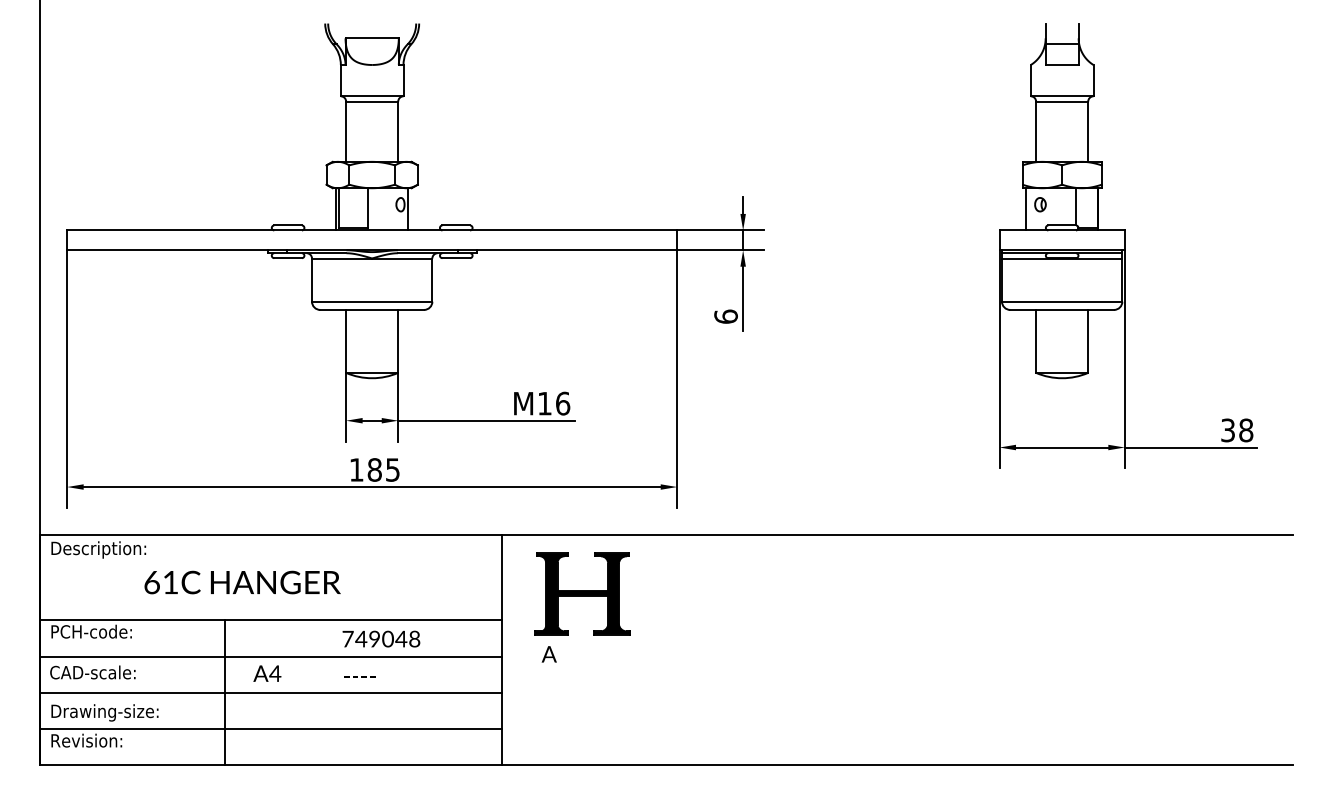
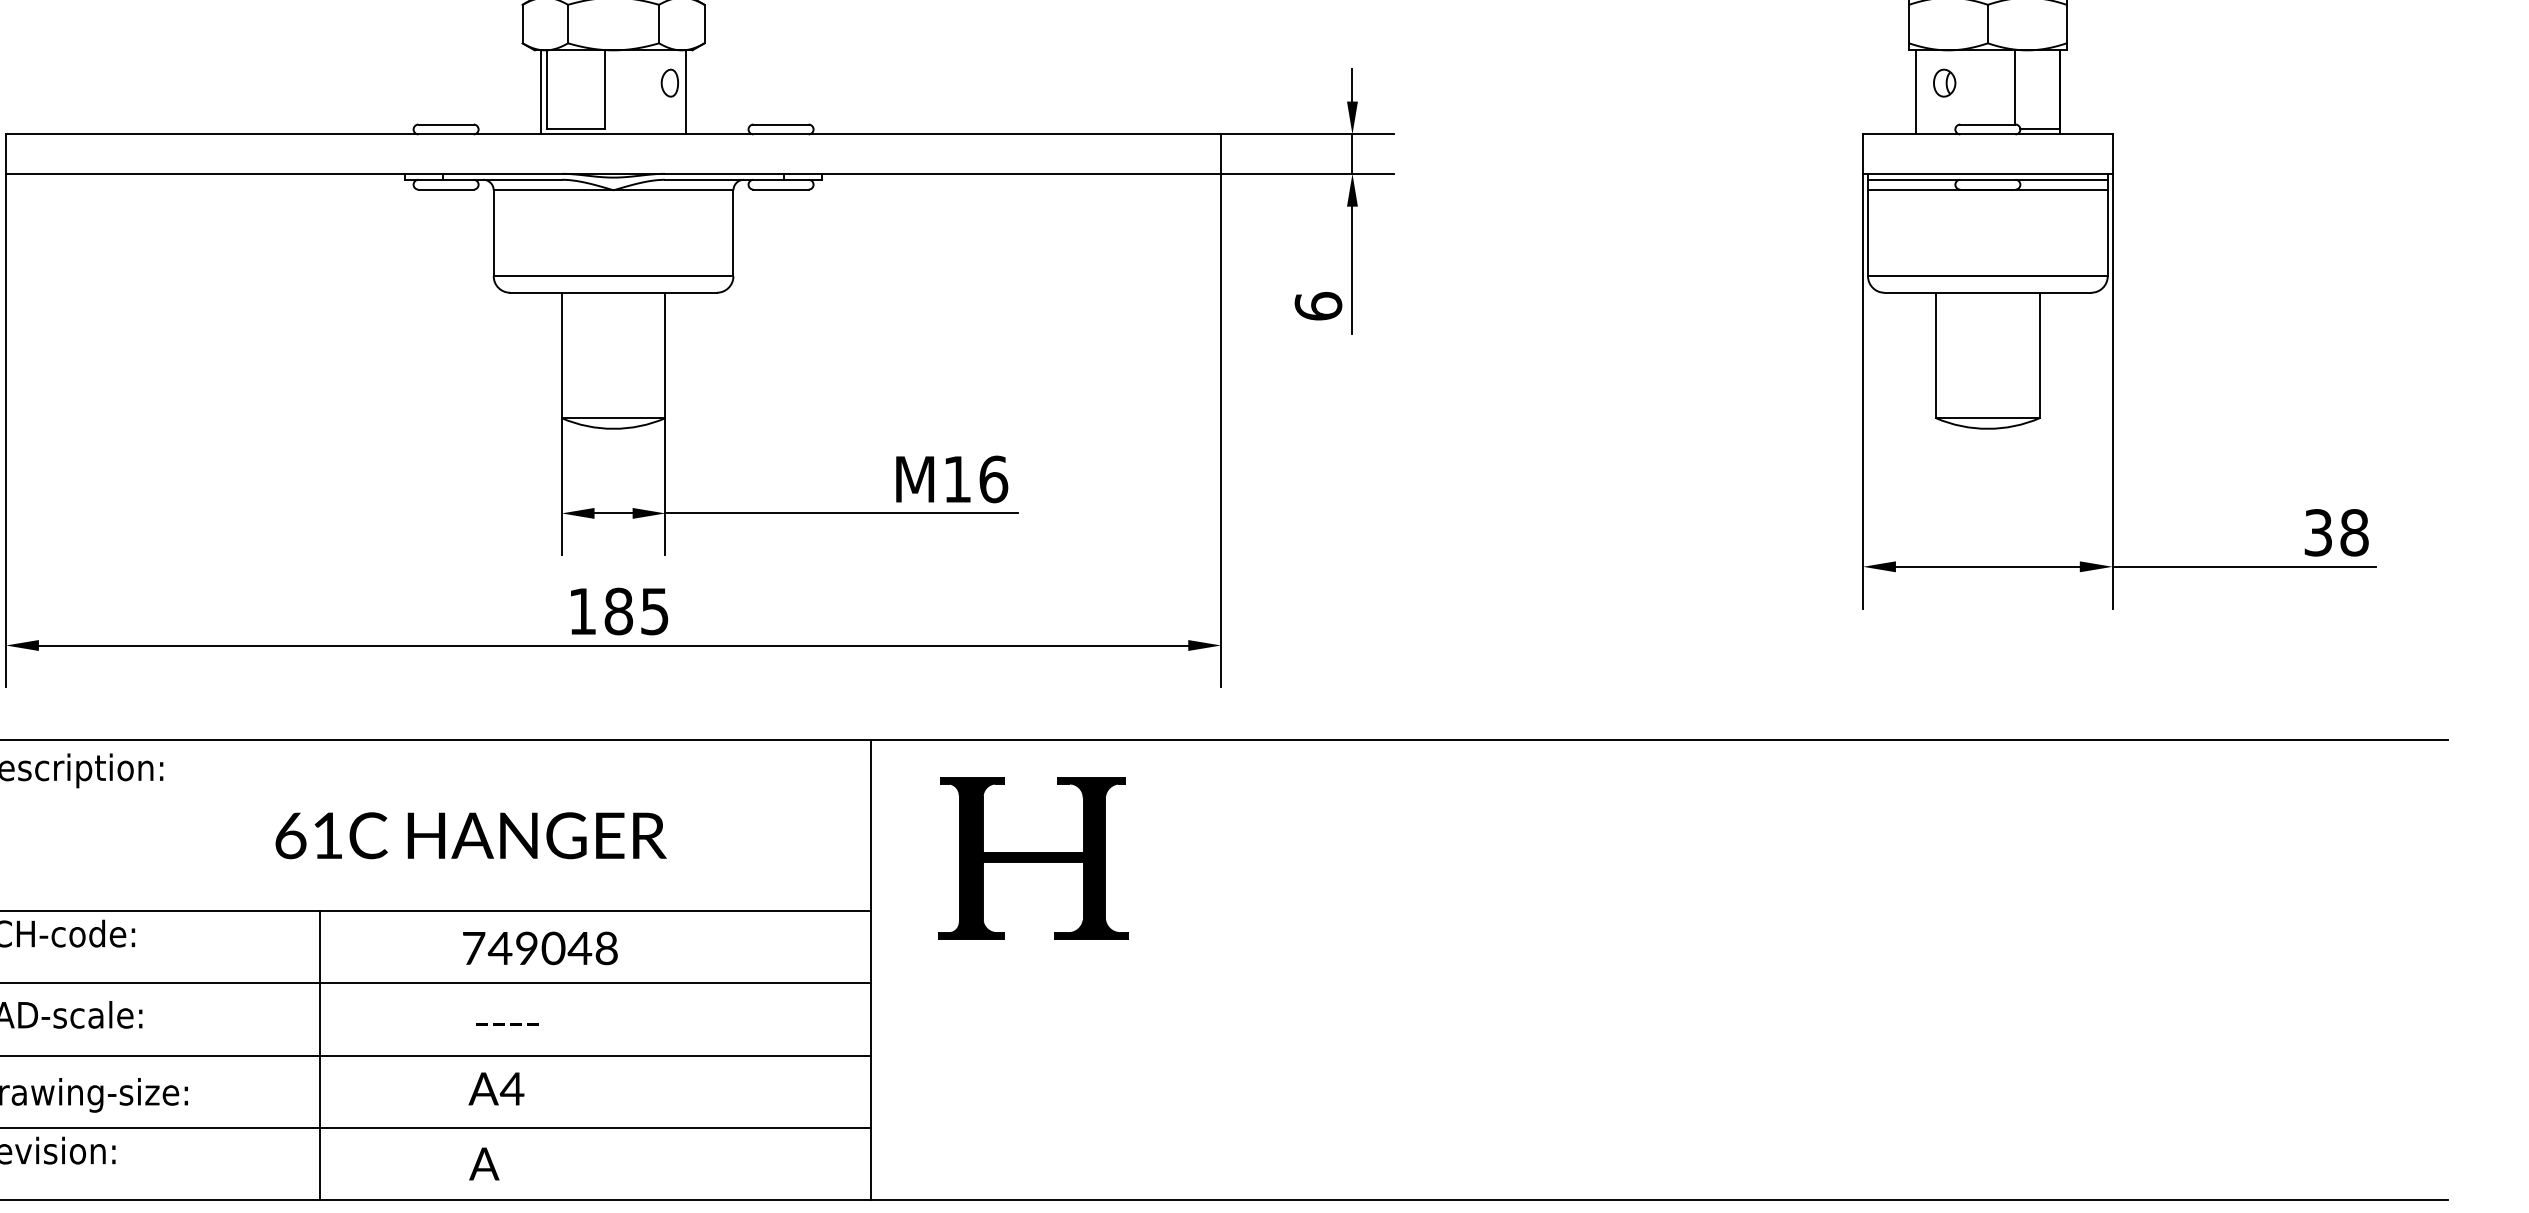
text: (242, 582) -> (470, 835), moved
text: (381, 638) -> (540, 947), moved
text: (548, 654) -> (482, 1164), moved
text: (267, 673) -> (496, 1088), moved
text: (359, 676) -> (506, 1022), moved

